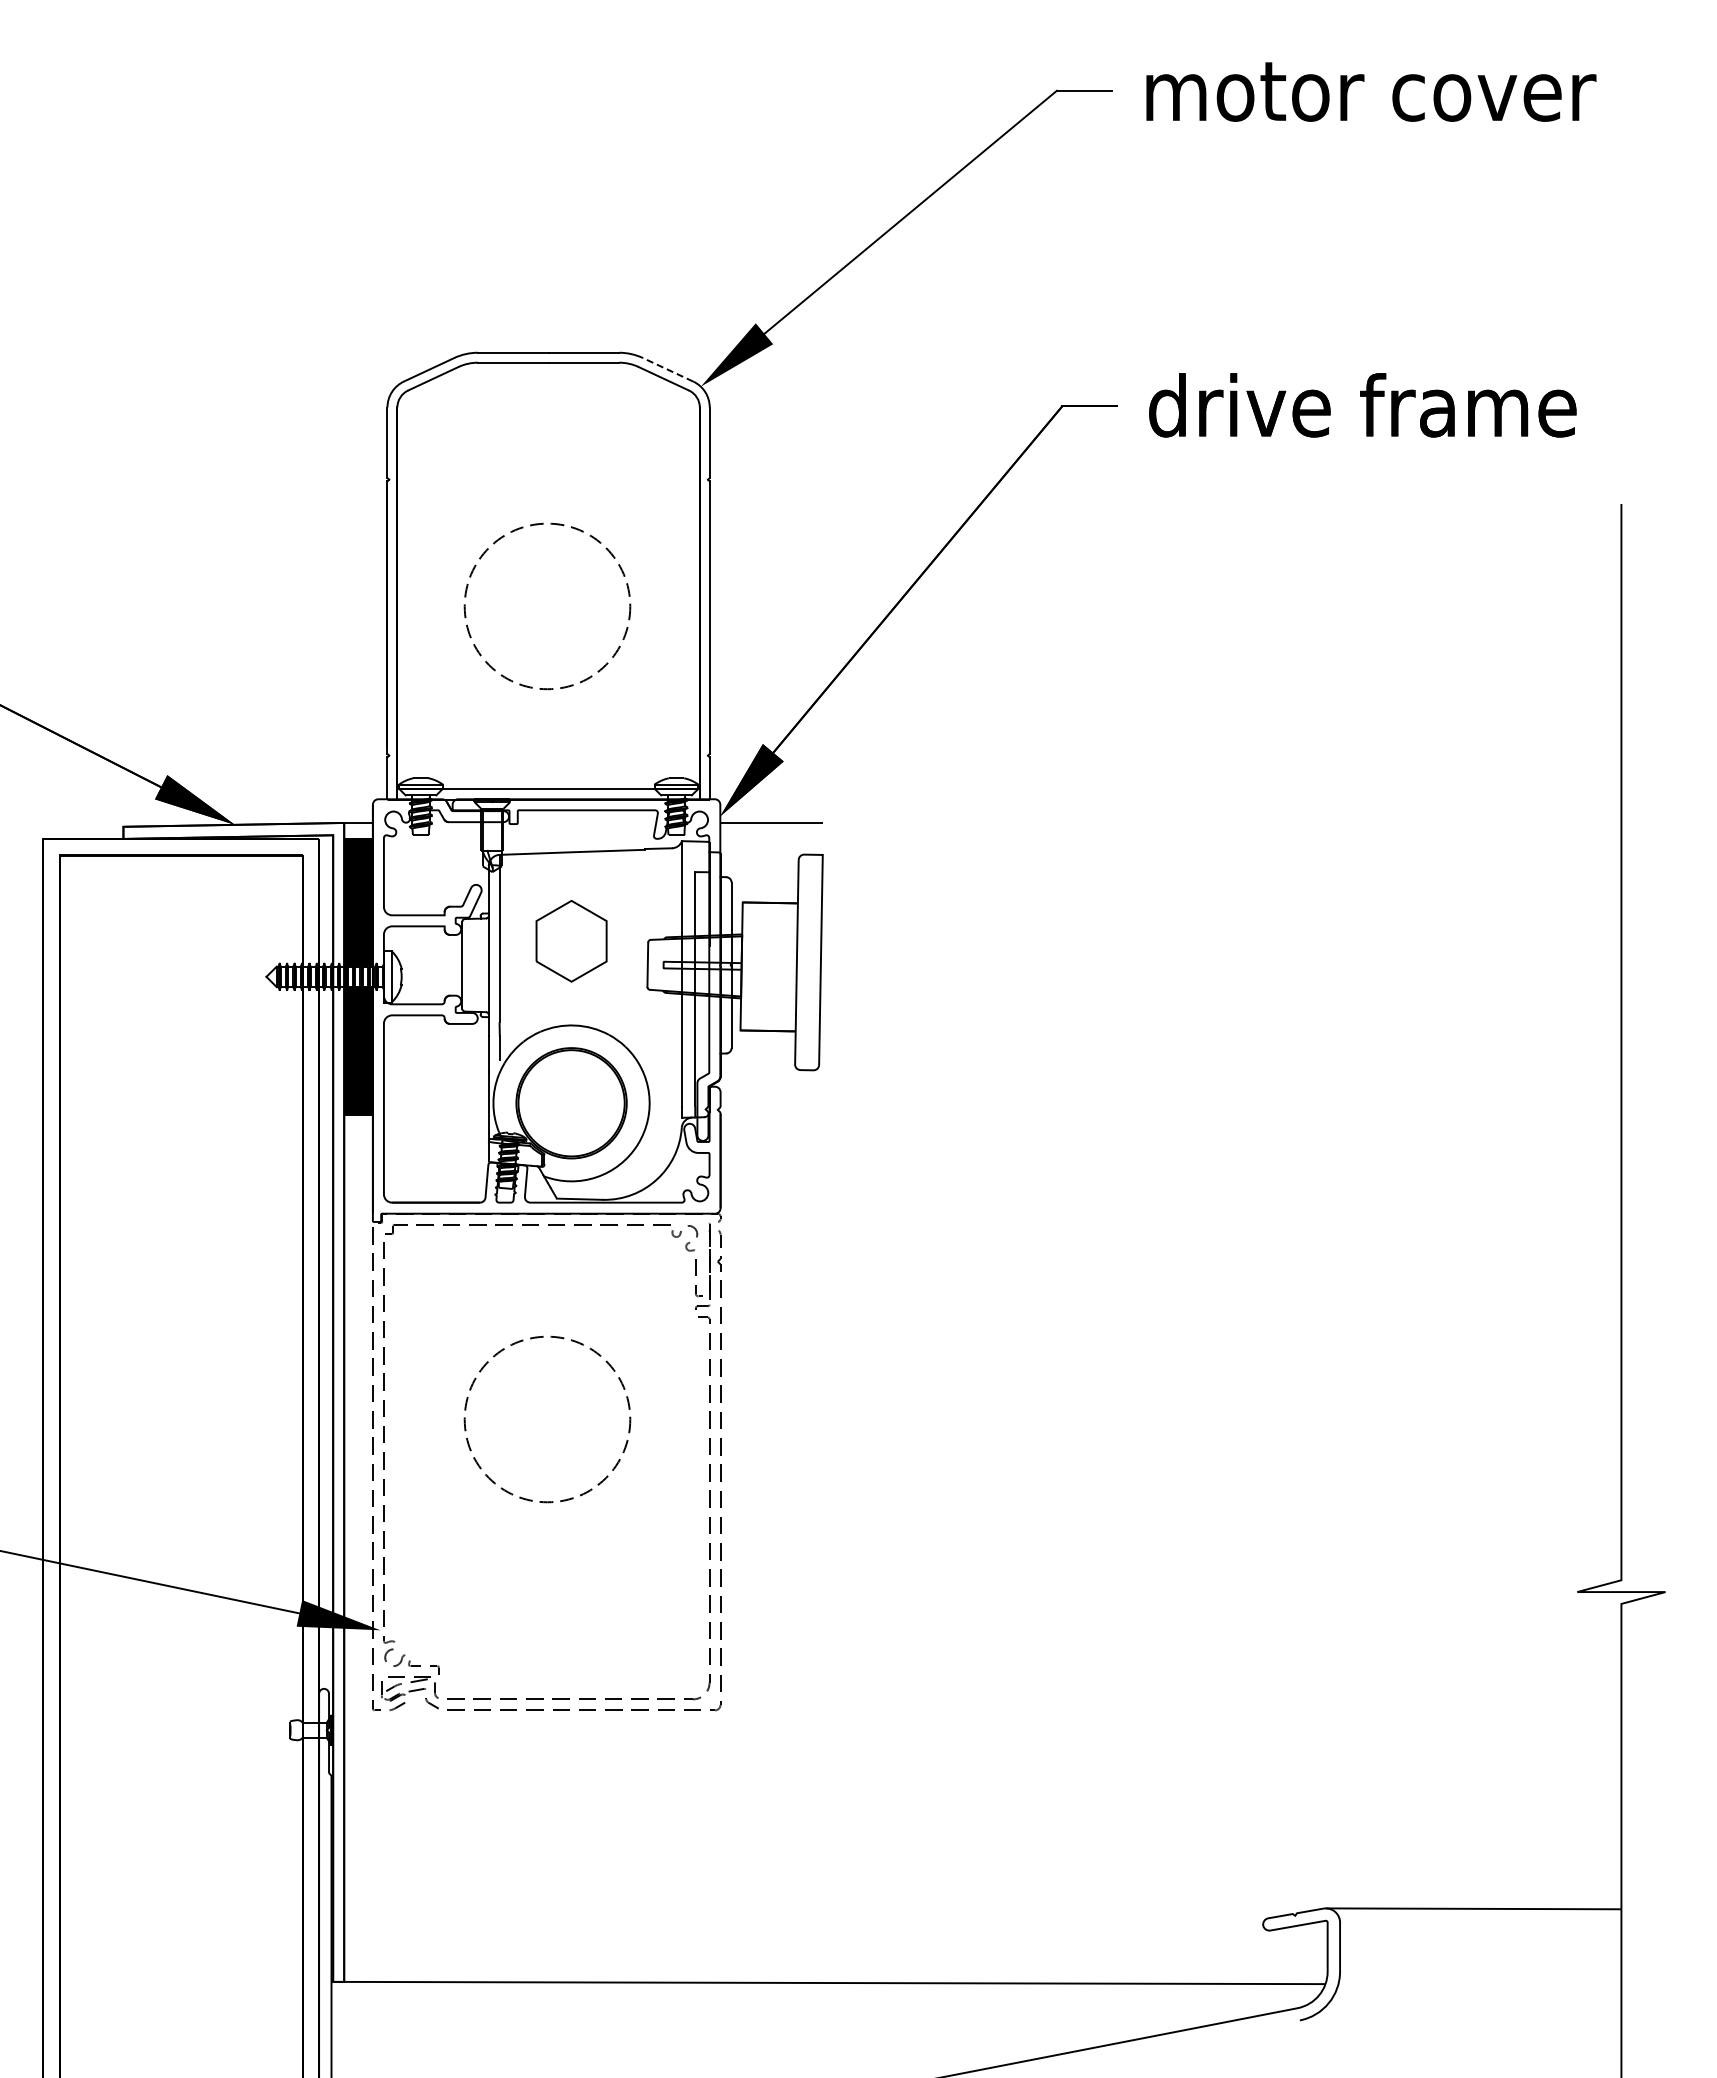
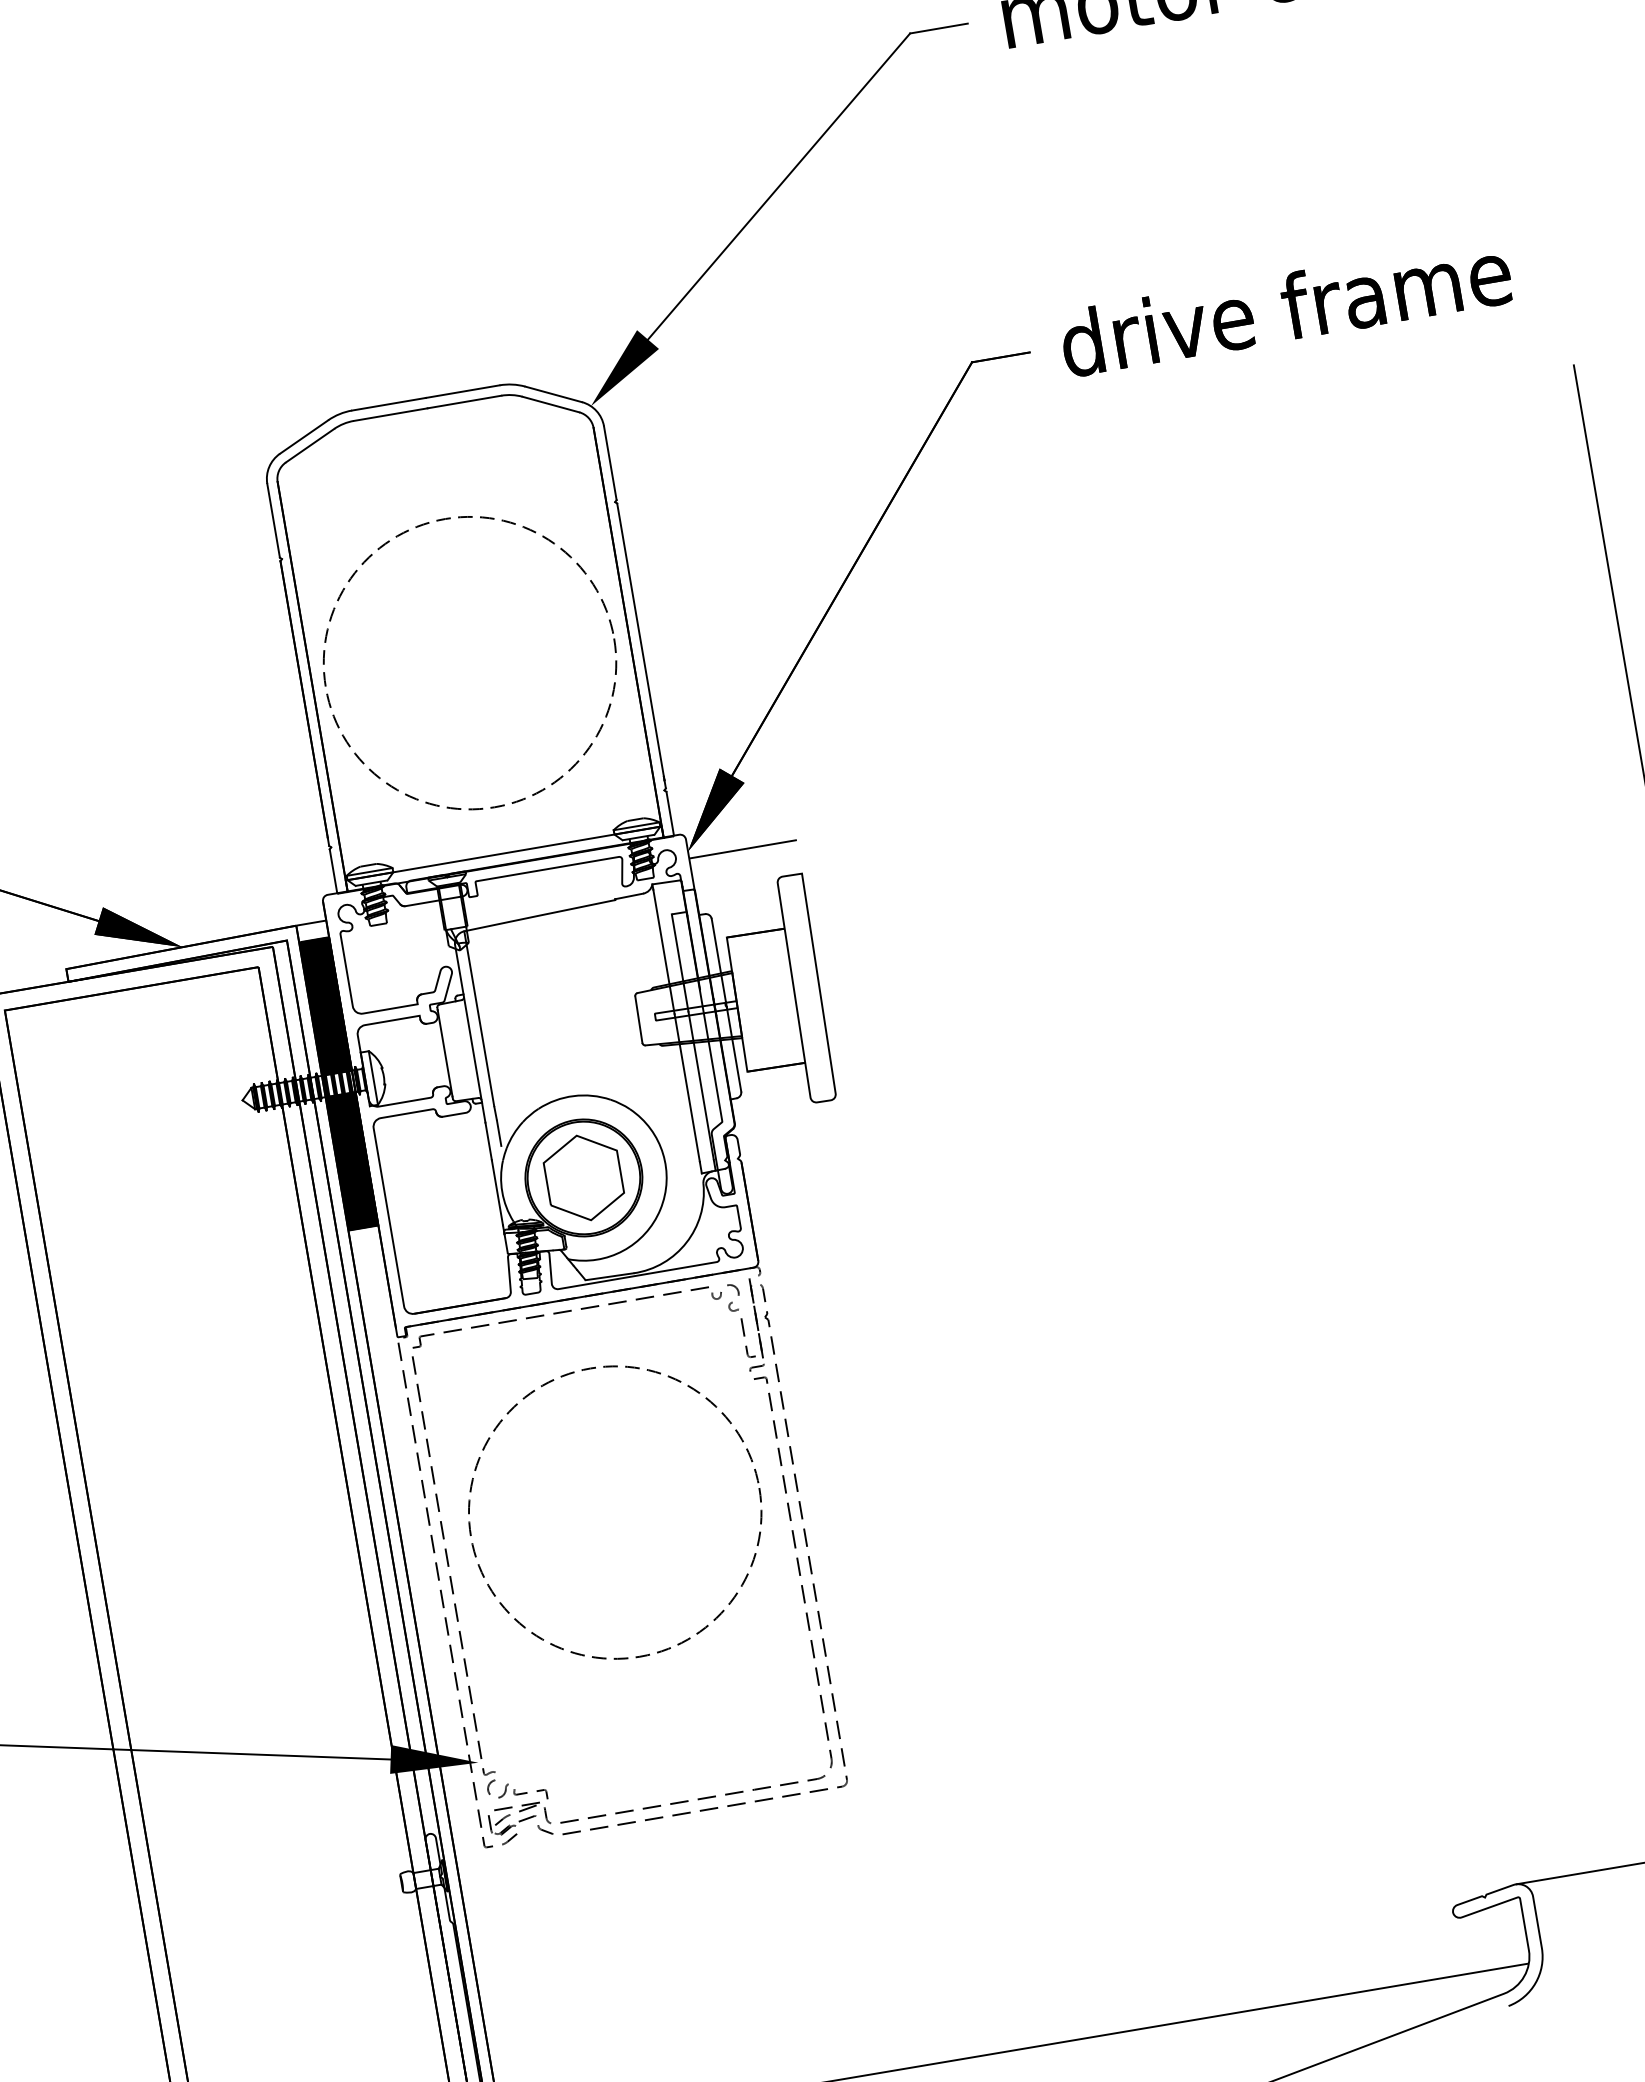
line: (668, 369) -> (554, 394), dashed -> solid
circle: (547, 606) -> (470, 663), size x1.67
part: (571, 940) -> (583, 1177), moved
circle: (547, 1419) -> (615, 1512), size x1.67

